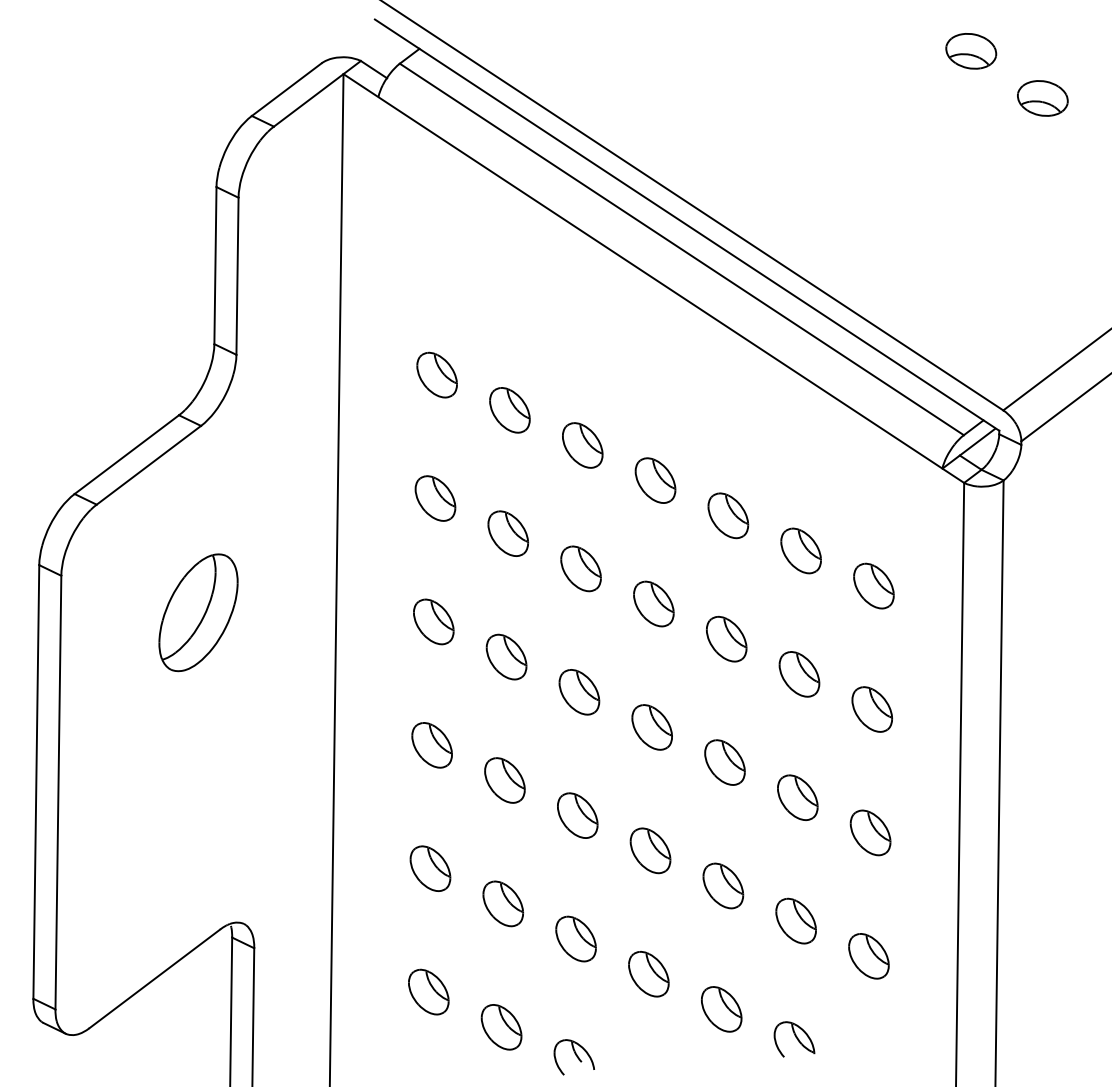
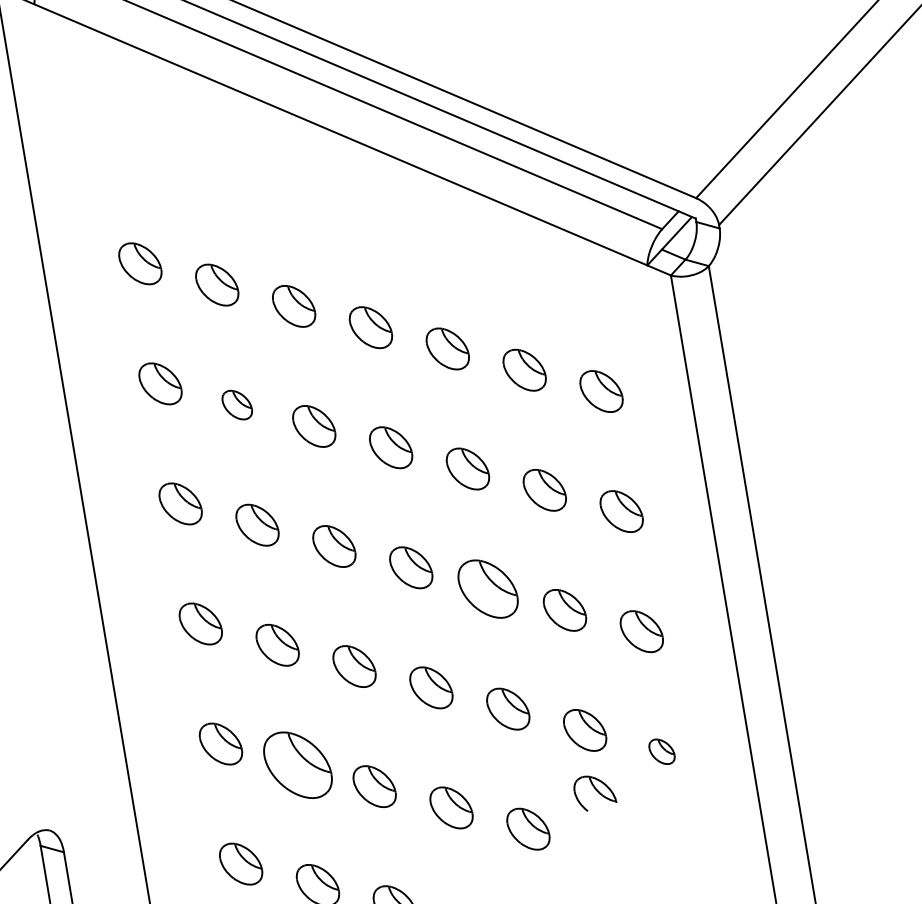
part: (507, 533) -> (236, 405), size x0.7
part: (724, 762) -> (487, 589), size x1.4
part: (502, 903) -> (297, 765), size x1.6
part: (868, 956) -> (661, 751), size x0.6
part: (794, 1039) -> (594, 792), moved

